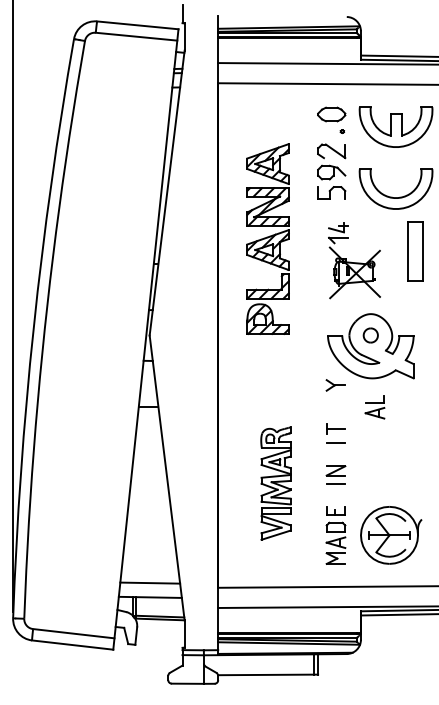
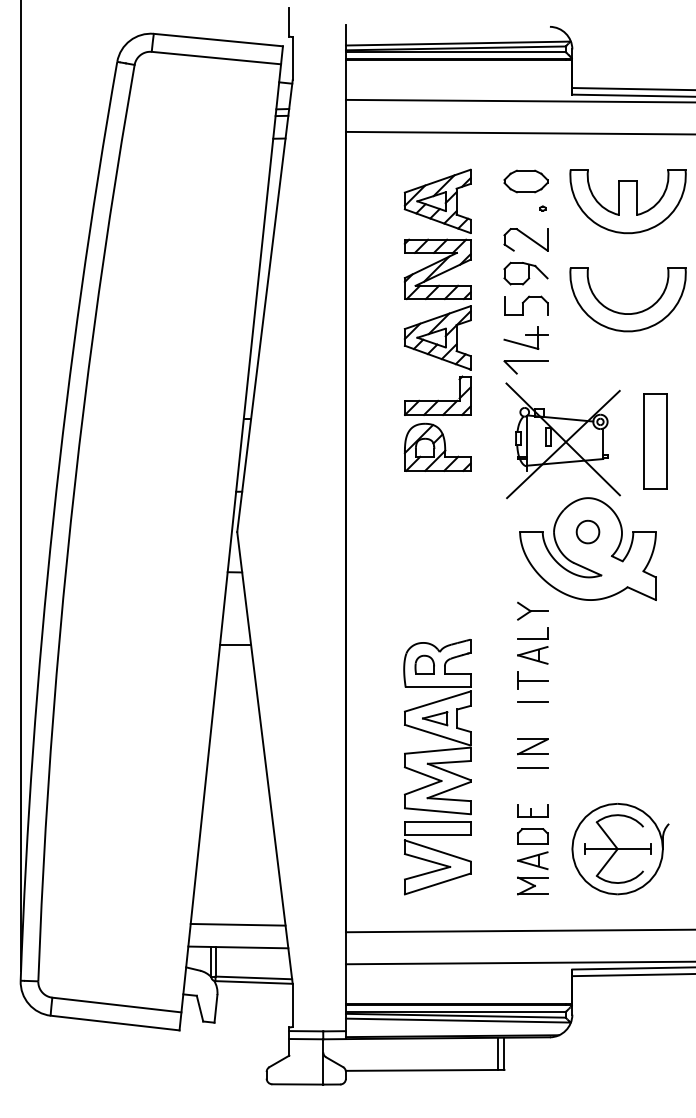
part: (267, 238) -> (436, 319), moved
part: (415, 251) -> (655, 441), moved
part: (354, 260) -> (562, 413), size x1.43
part: (374, 407) -> (531, 646), moved
part: (275, 483) -> (436, 766), size x1.43

